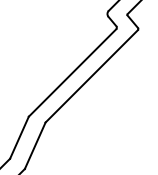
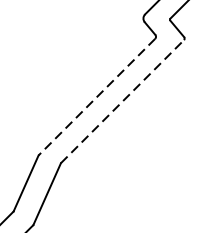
line: (72, 73) -> (96, 97), solid -> dashed
line: (92, 76) -> (123, 101), solid -> dashed

